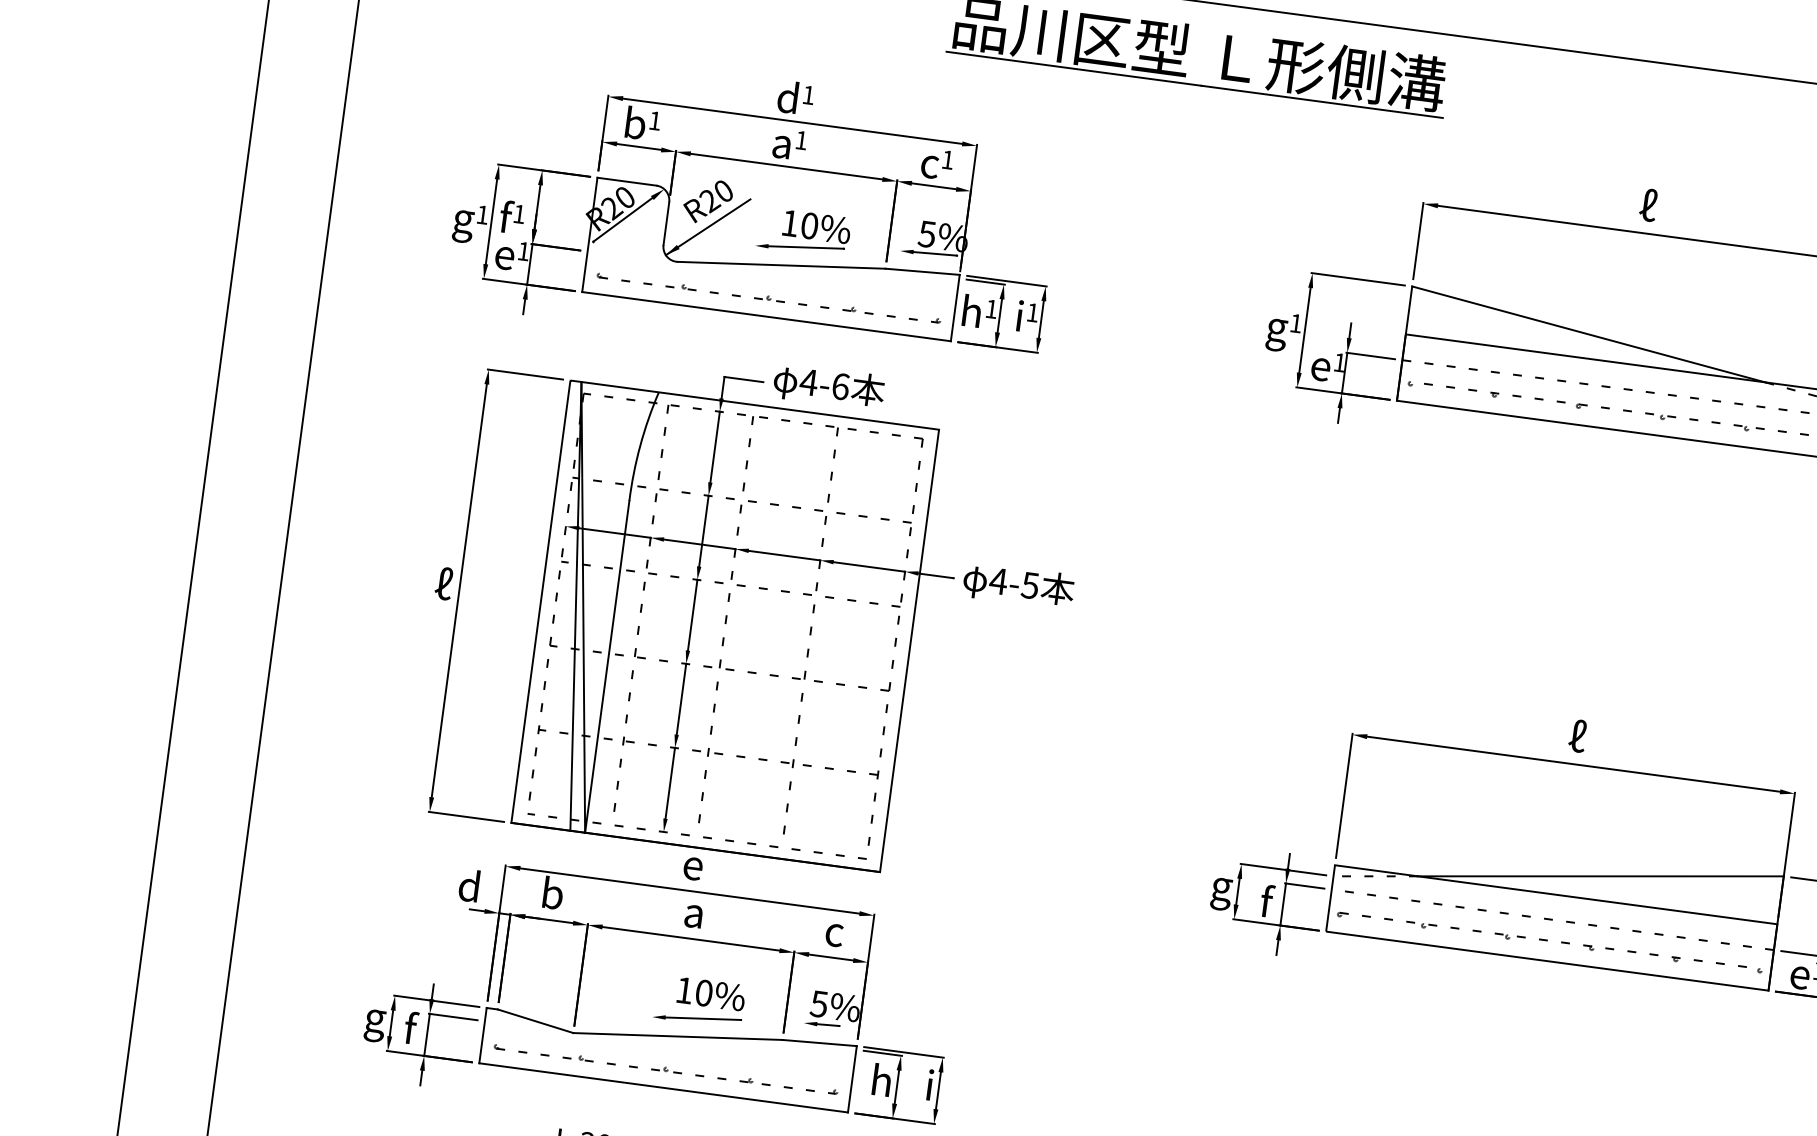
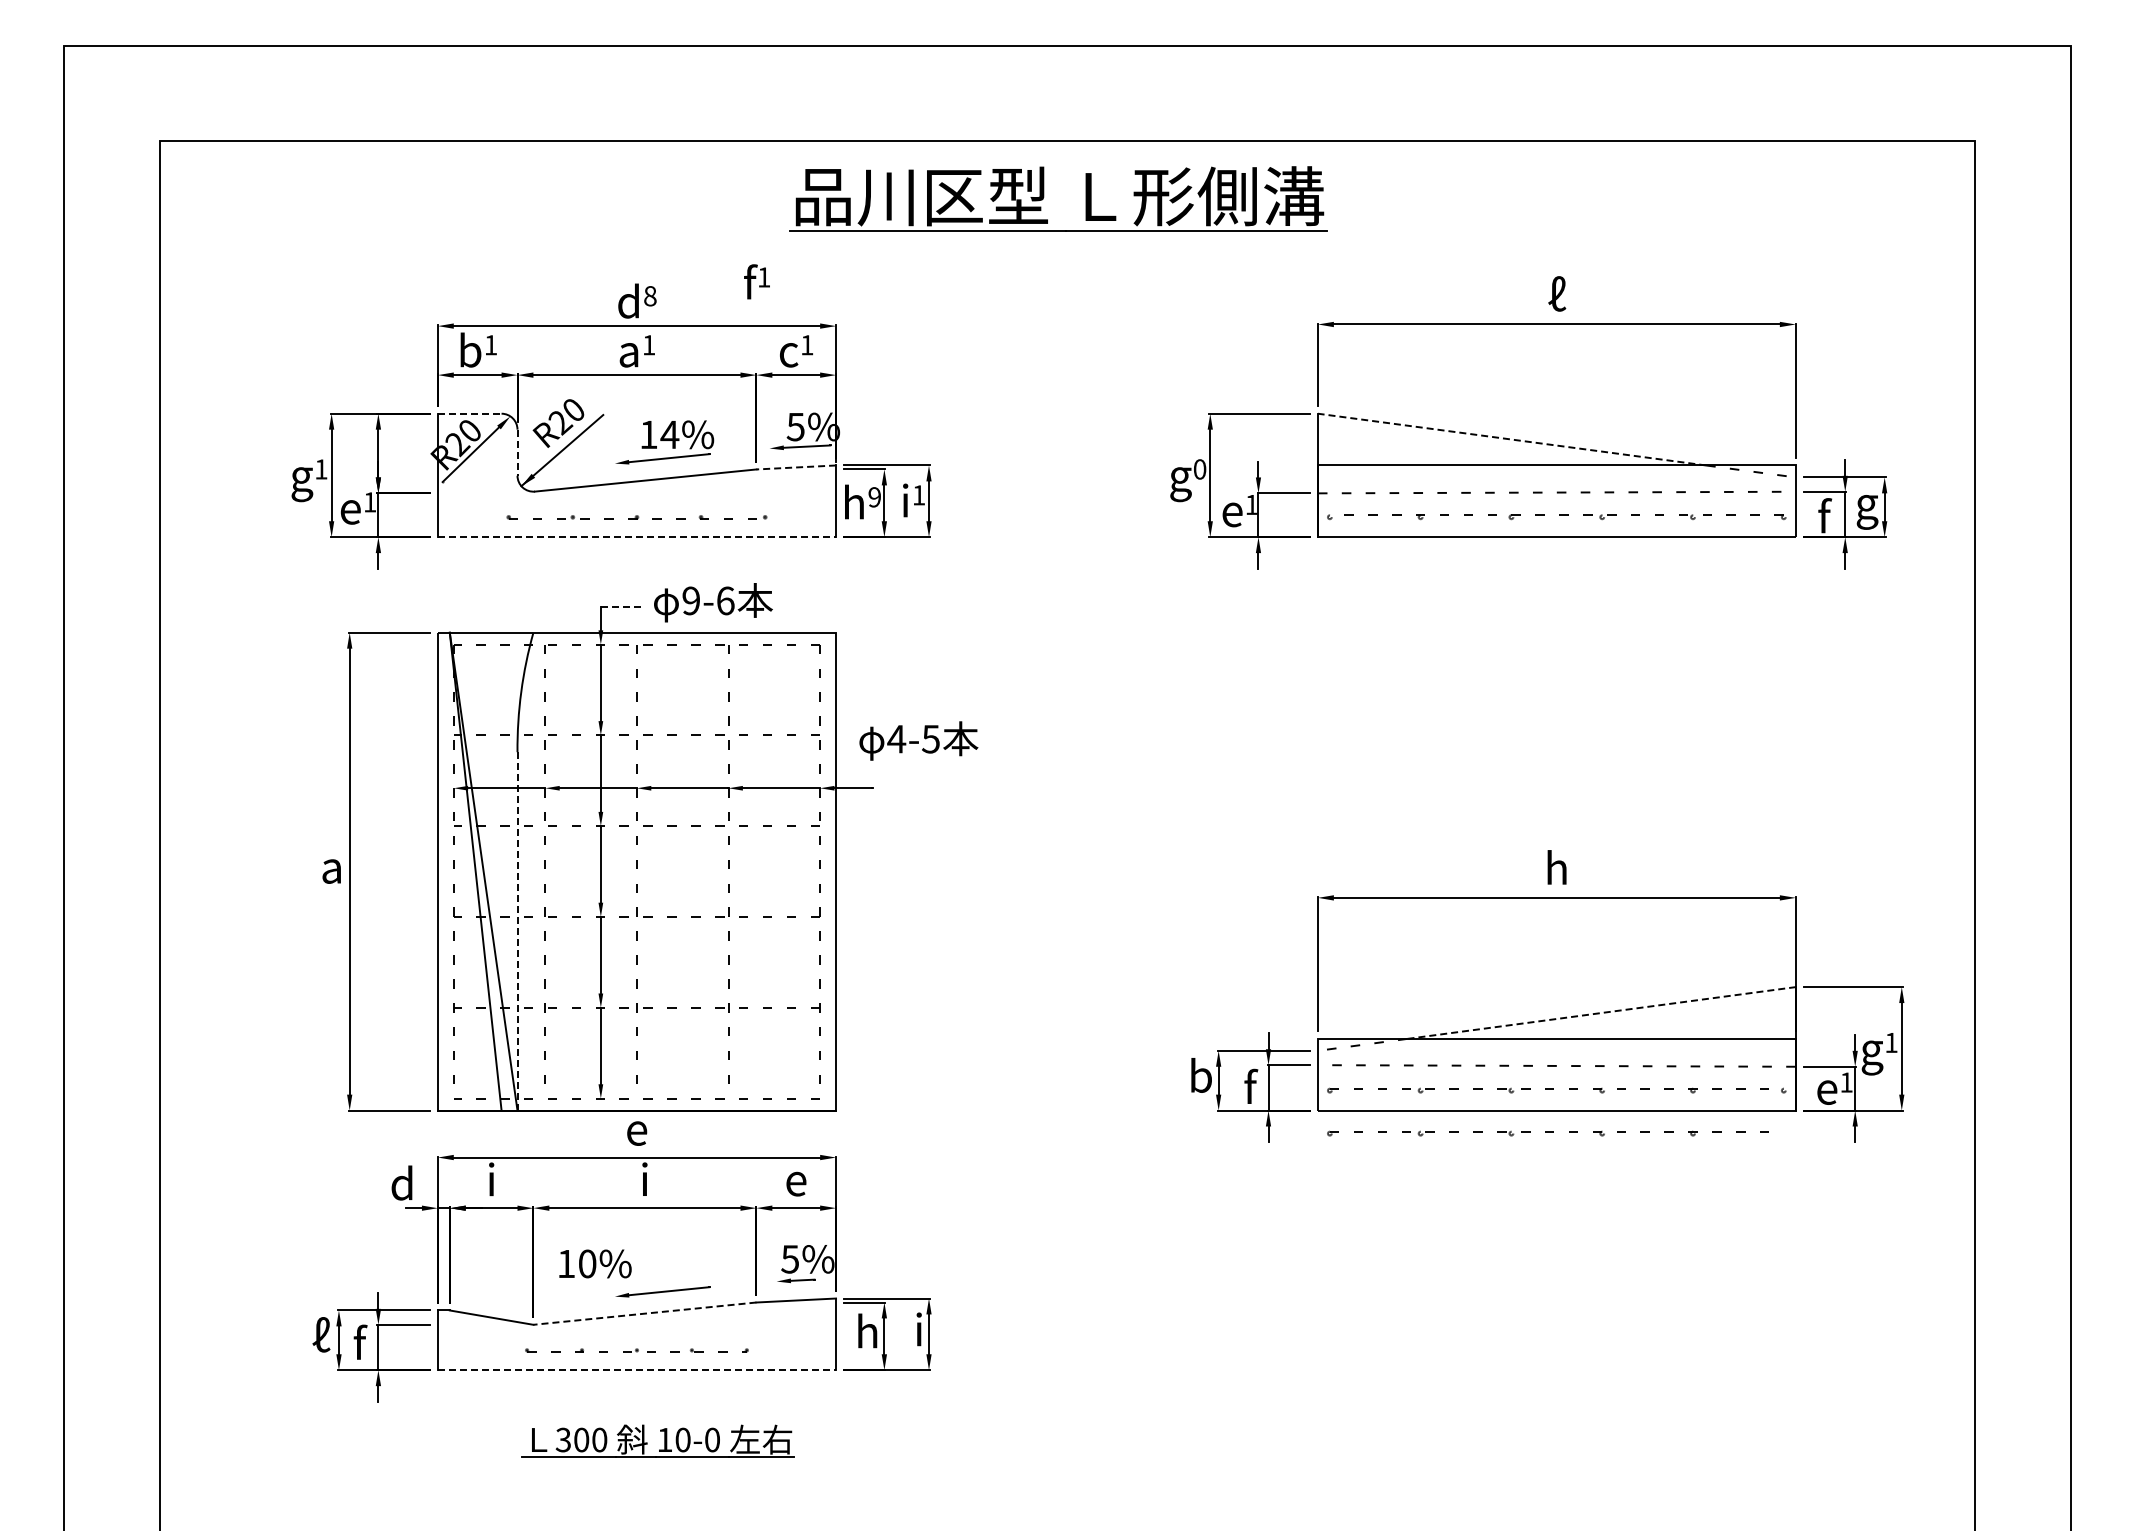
text: (808, 95) -> (650, 296), 1 -> 8
line: (626, 181) -> (469, 413), solid -> dashed
text: (511, 217) -> (756, 281), moved
line: (666, 224) -> (517, 453), solid -> dashed
text: (809, 225) -> (669, 434), 10% -> 14%
line: (922, 271) -> (796, 467), solid -> dashed
part: (768, 298) -> (636, 517), size x0.7
text: (991, 309) -> (874, 497), 1 -> 9
line: (767, 317) -> (637, 537), solid -> dashed
text: (1296, 323) -> (1200, 469), 1 -> 0
line: (1589, 334) -> (1512, 439), solid -> dashed
line: (744, 379) -> (622, 607), solid -> dashed
text: (808, 381) -> (690, 600), 4-6 -> 9-6
text: (443, 582) -> (331, 865), ℓ -> a
text: (1018, 585) -> (918, 740), moved
line: (607, 666) -> (517, 931), solid -> dashed
text: (1577, 736) -> (1556, 867), ℓ -> h
line: (1600, 876) -> (1601, 1013), solid -> dashed
text: (1222, 889) -> (1201, 1080), g -> b
text: (553, 892) -> (492, 1178), b -> i
text: (694, 912) -> (644, 1179), a -> i
text: (834, 934) -> (796, 1183), c -> e
part: (1535, 981) -> (1547, 1133), added
text: (711, 993) -> (595, 1263), moved
text: (375, 1020) -> (321, 1339), g -> ℓ
line: (677, 1036) -> (644, 1313), solid -> dashed
part: (665, 1069) -> (636, 1350), size x0.6
line: (664, 1088) -> (637, 1370), solid -> dashed

